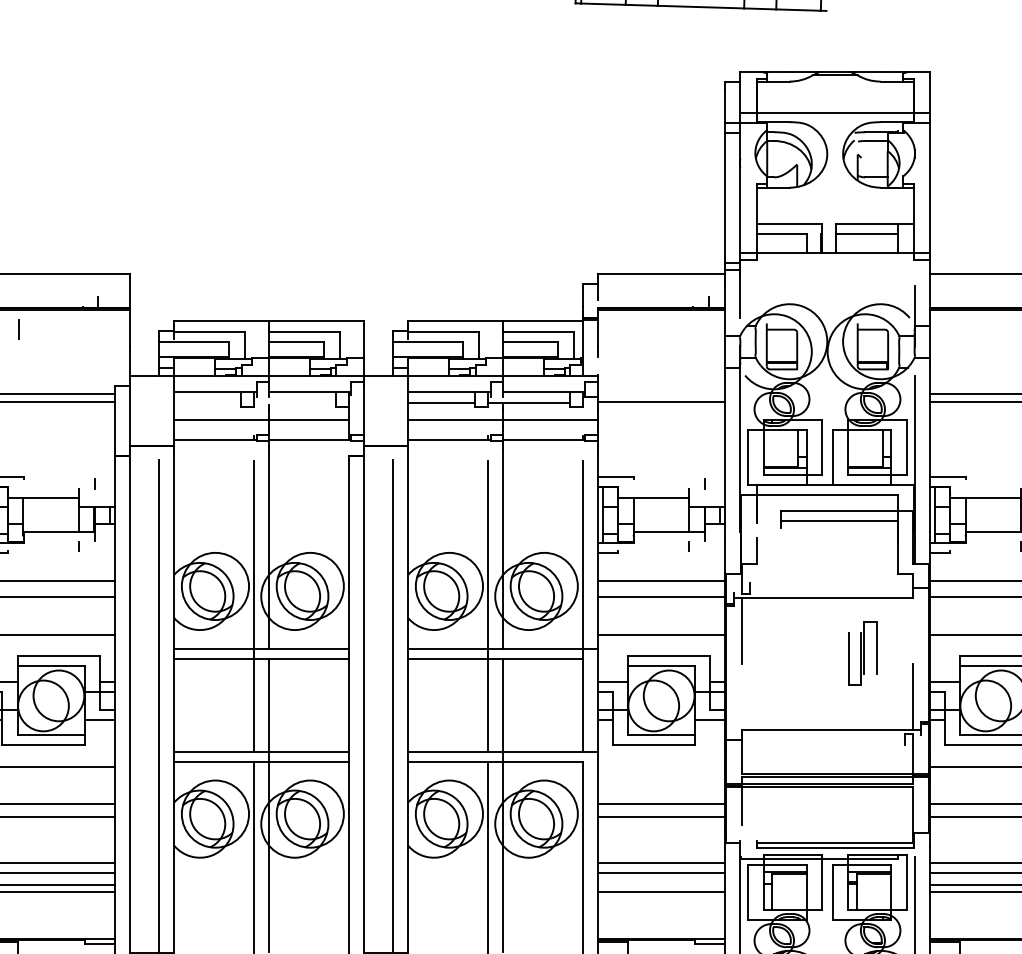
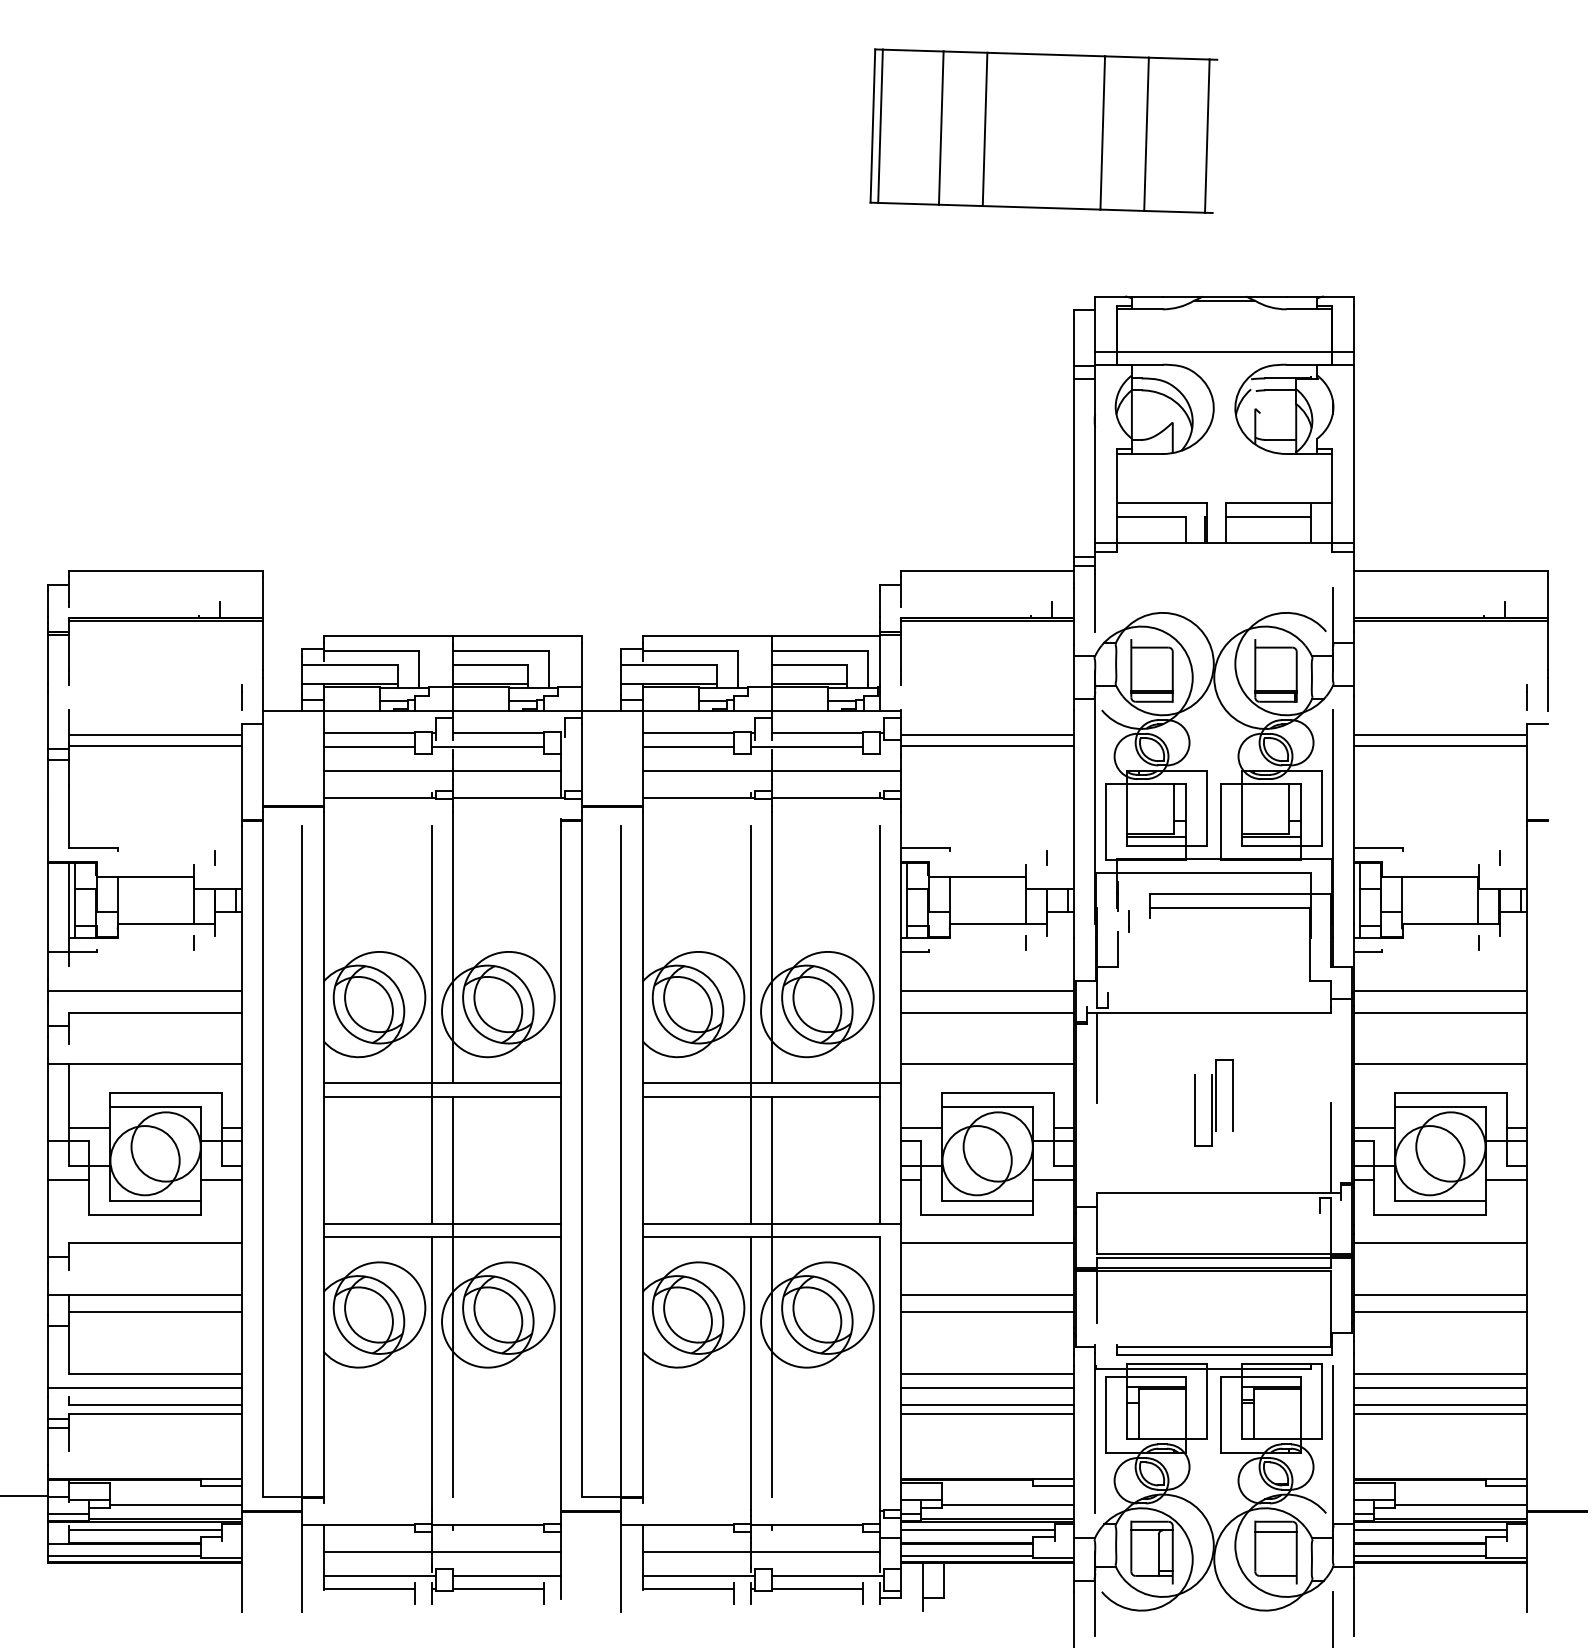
line: (18, 329) -> (241, 697), moved
line: (661, 394) -> (987, 735), added
line: (207, 402) -> (368, 746), added
line: (294, 402) -> (487, 746), added
line: (764, 530) -> (1128, 921), added
part: (862, 653) -> (1213, 1102), moved
line: (661, 766) -> (987, 1243), added
line: (661, 885) -> (987, 1405), added

